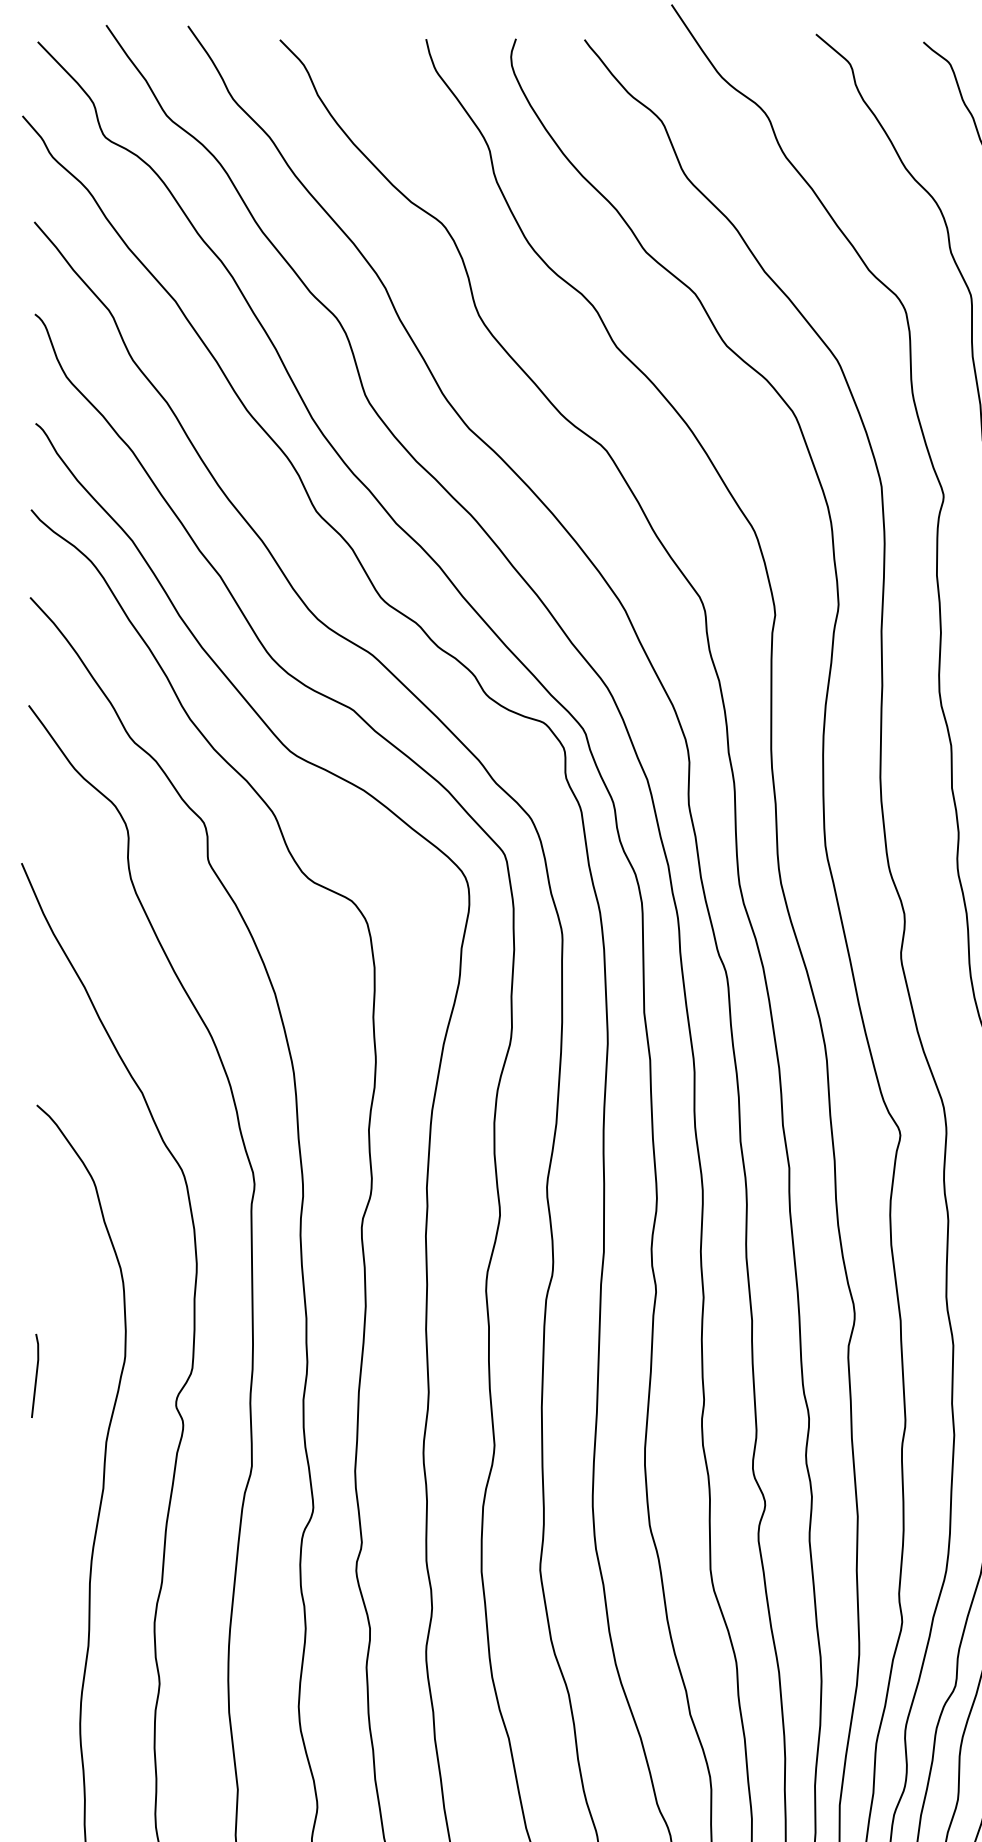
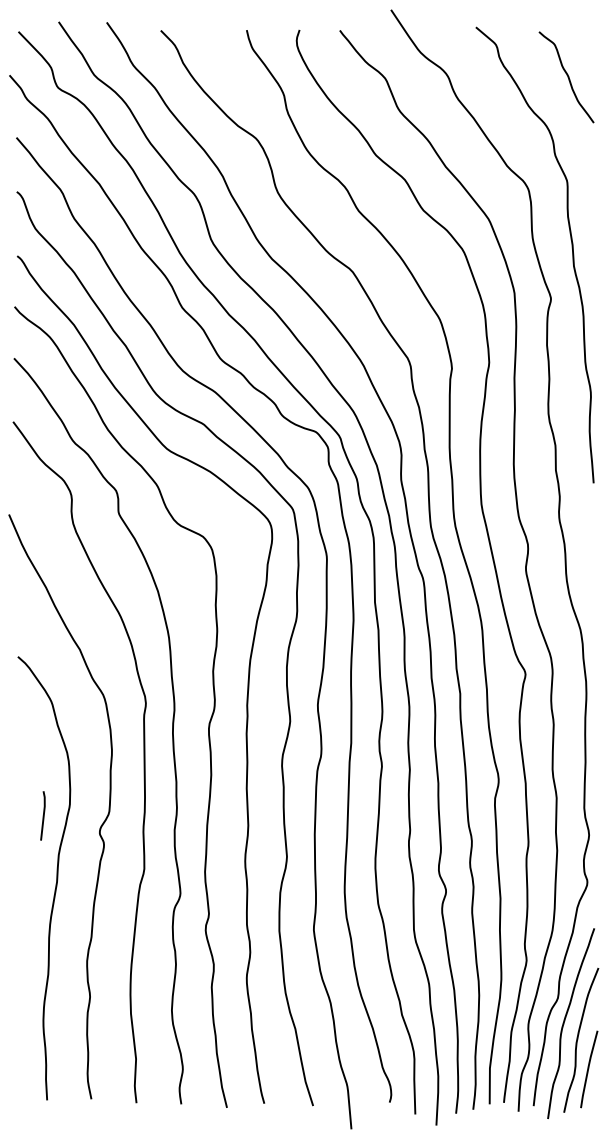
line: (34, 1375) -> (42, 815), moved

